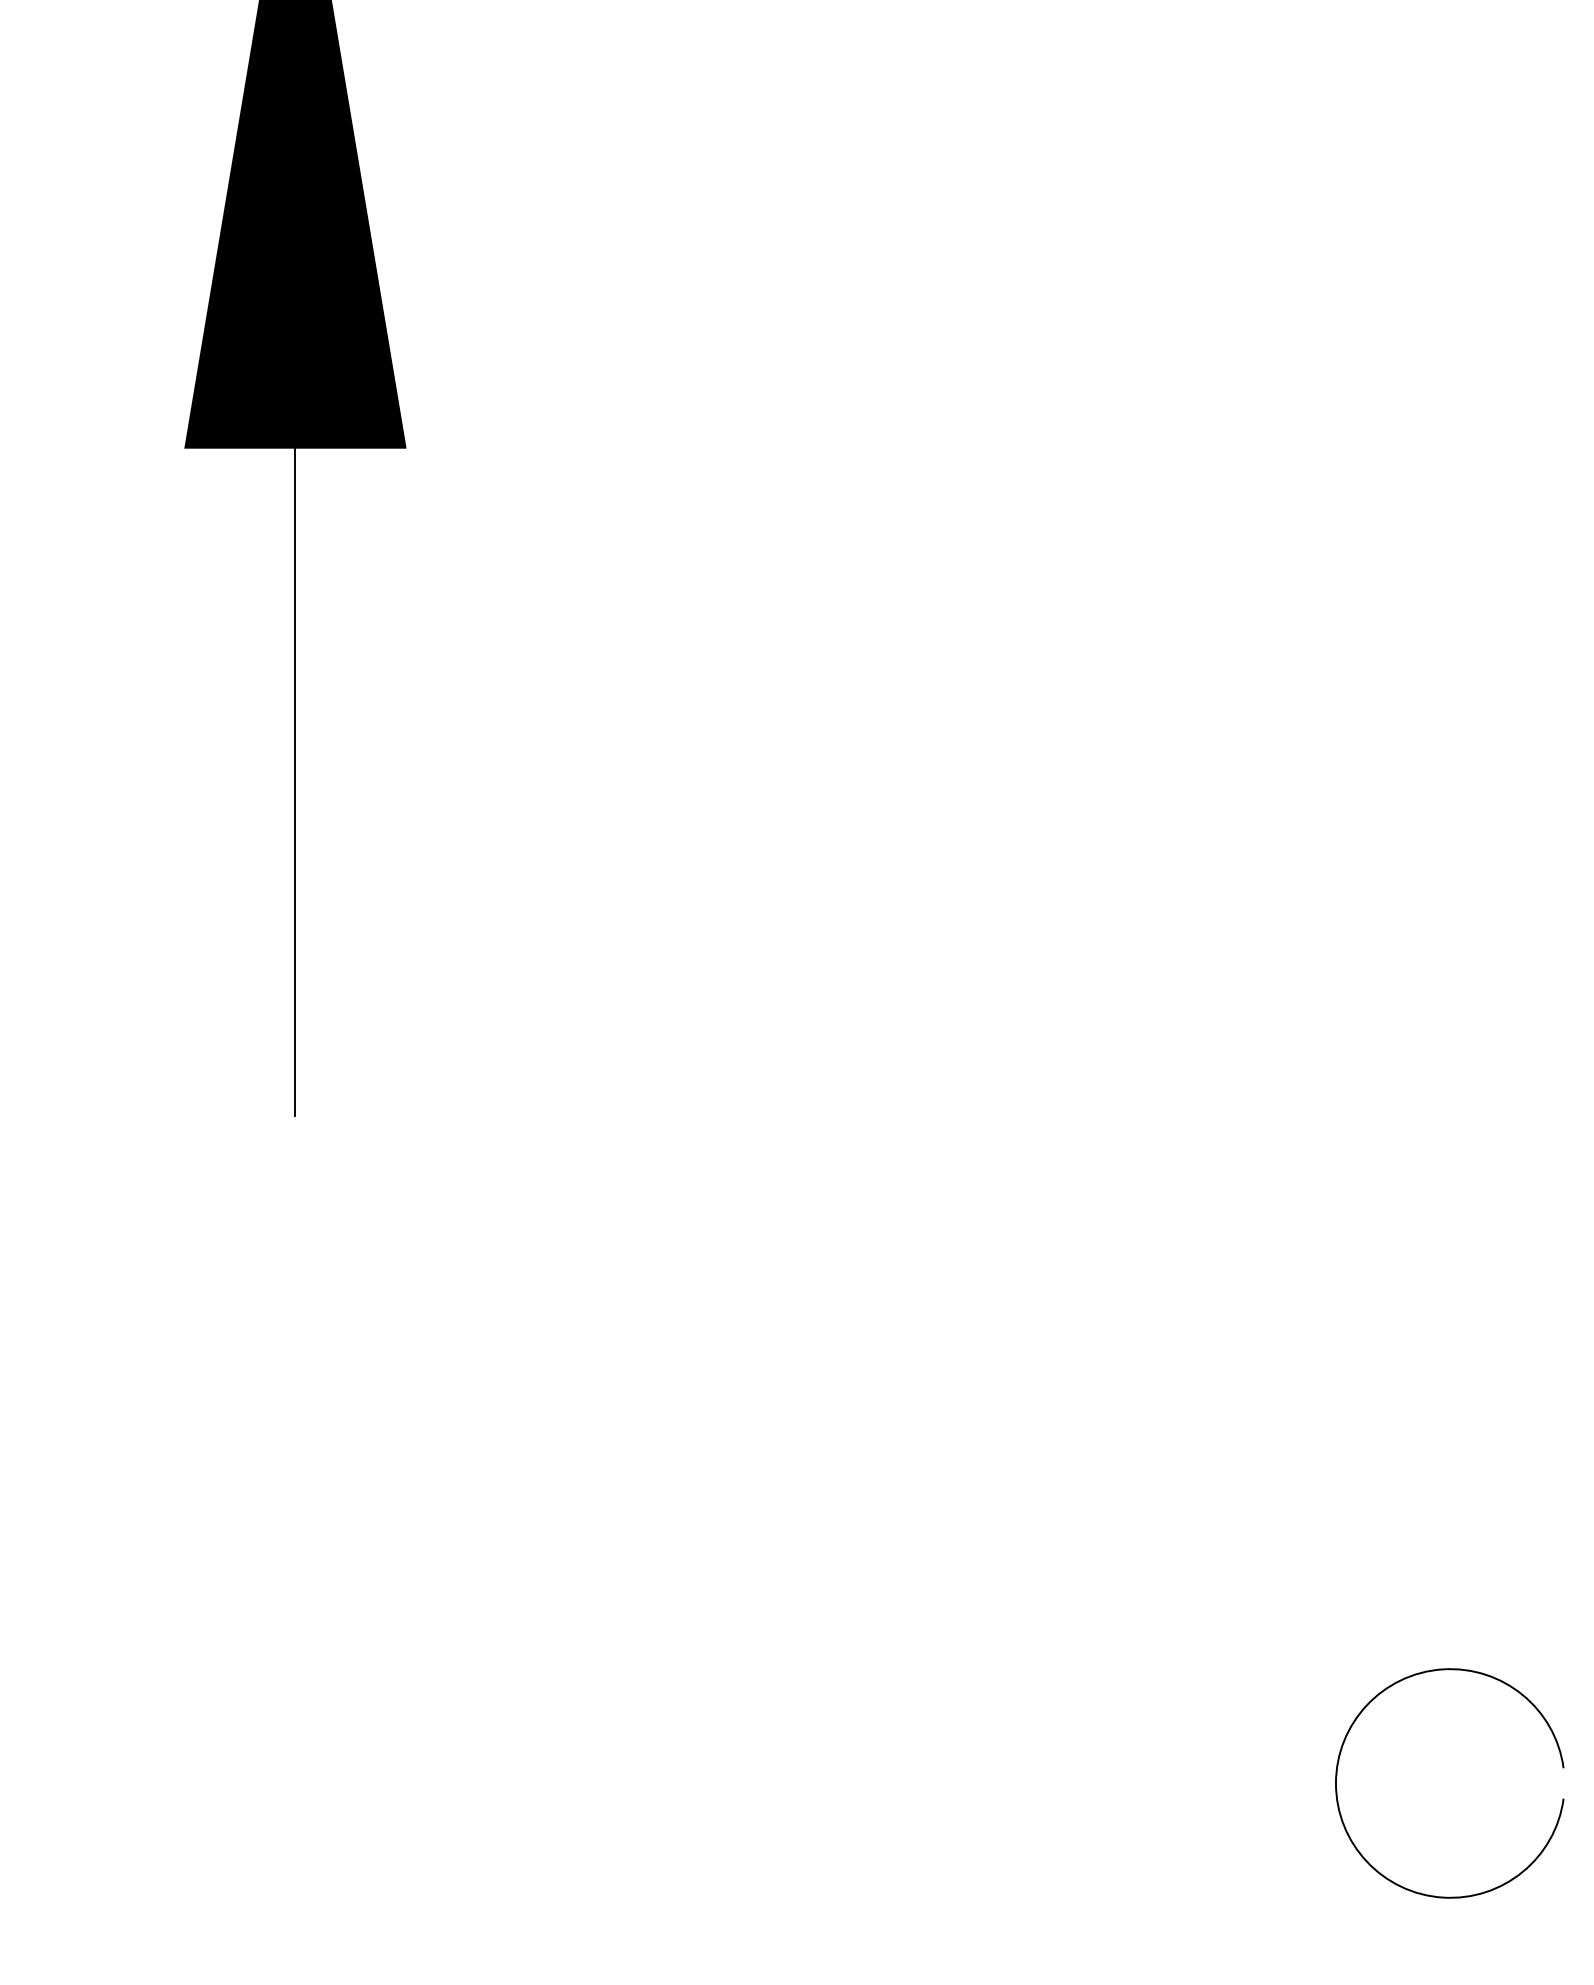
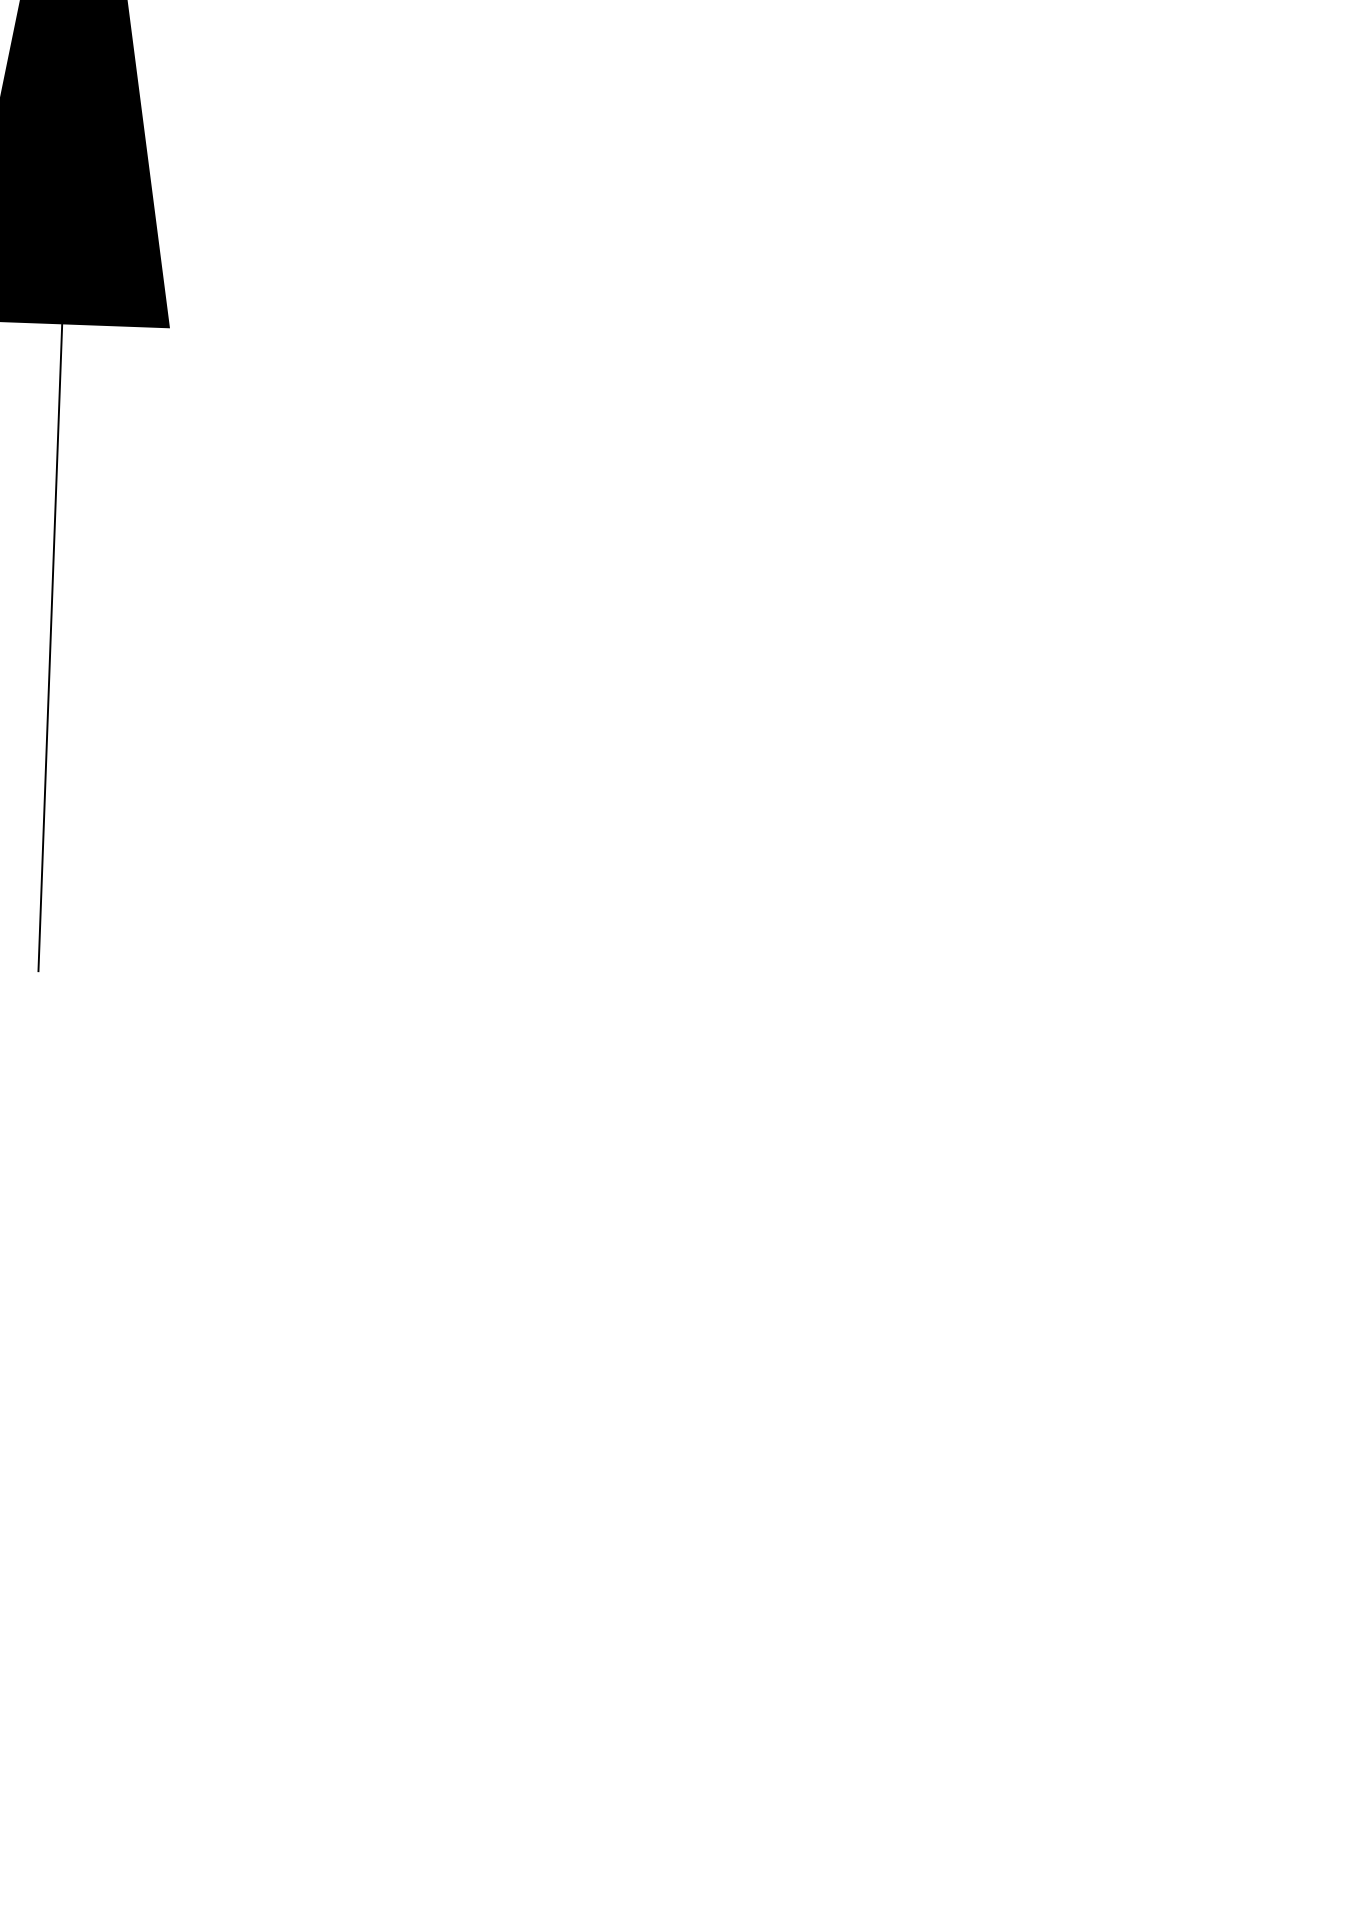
arc: (1339, 1761) -> (1028, 1634), removed

